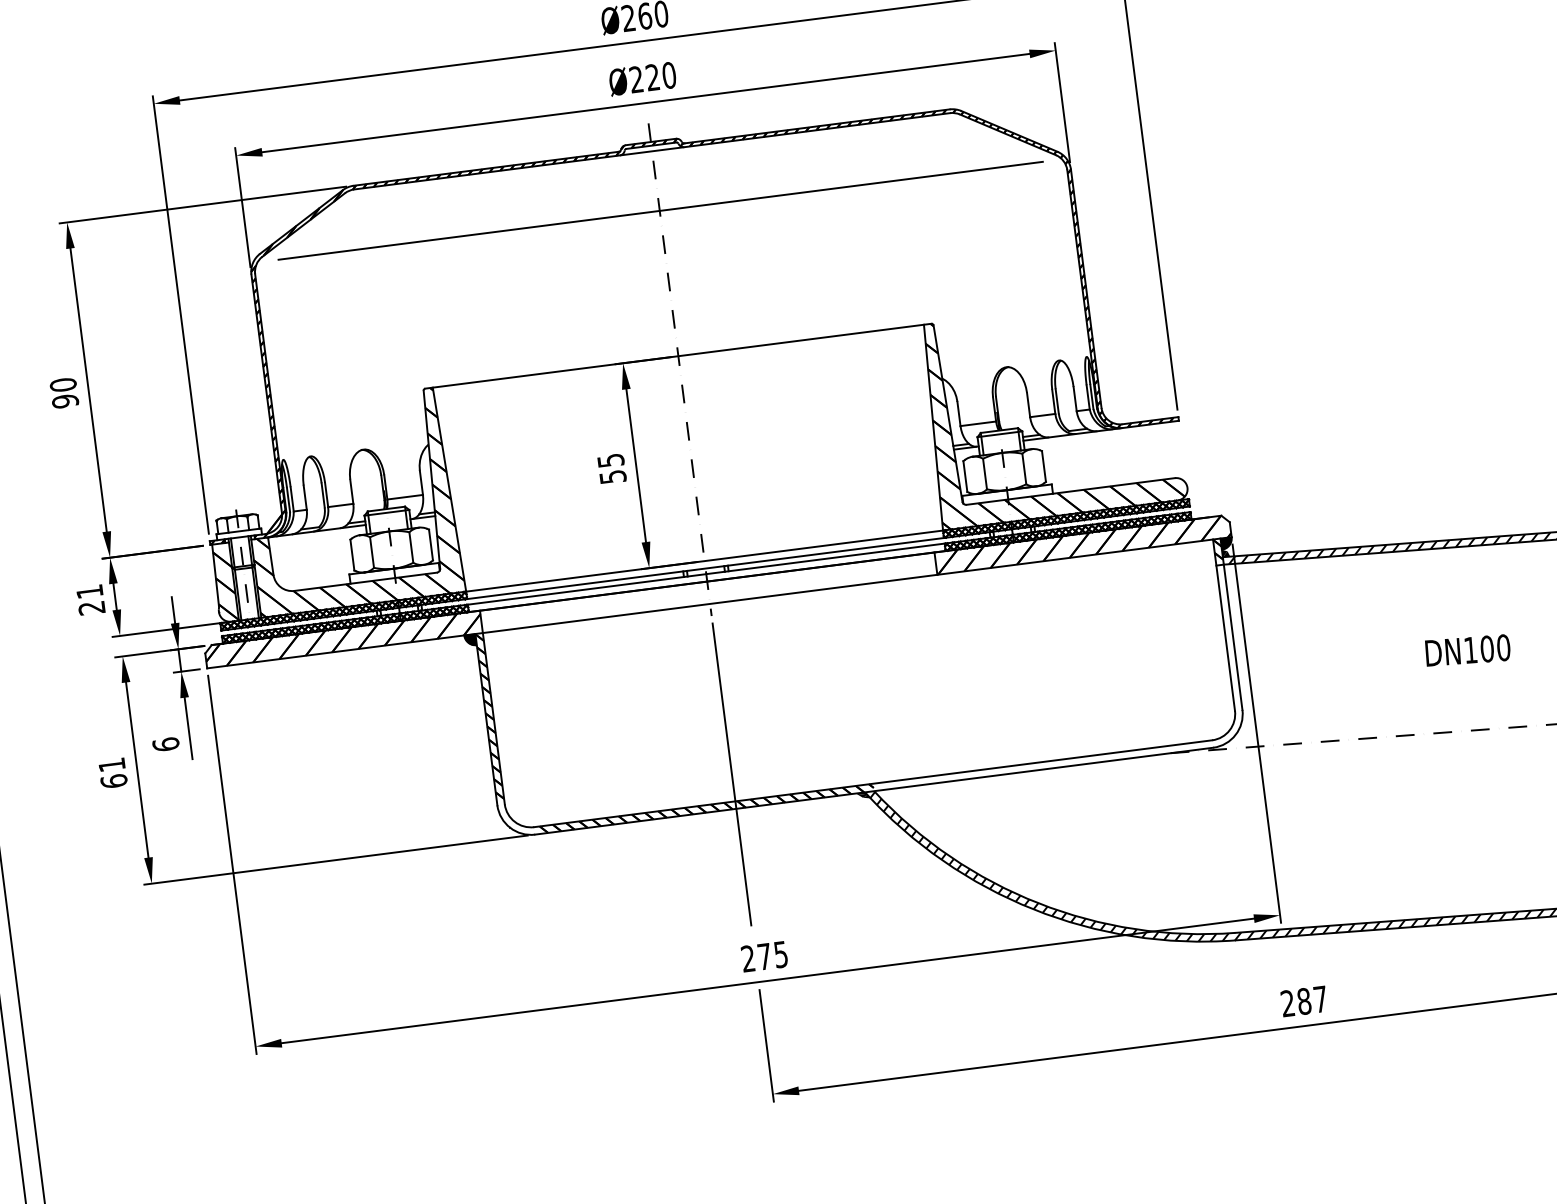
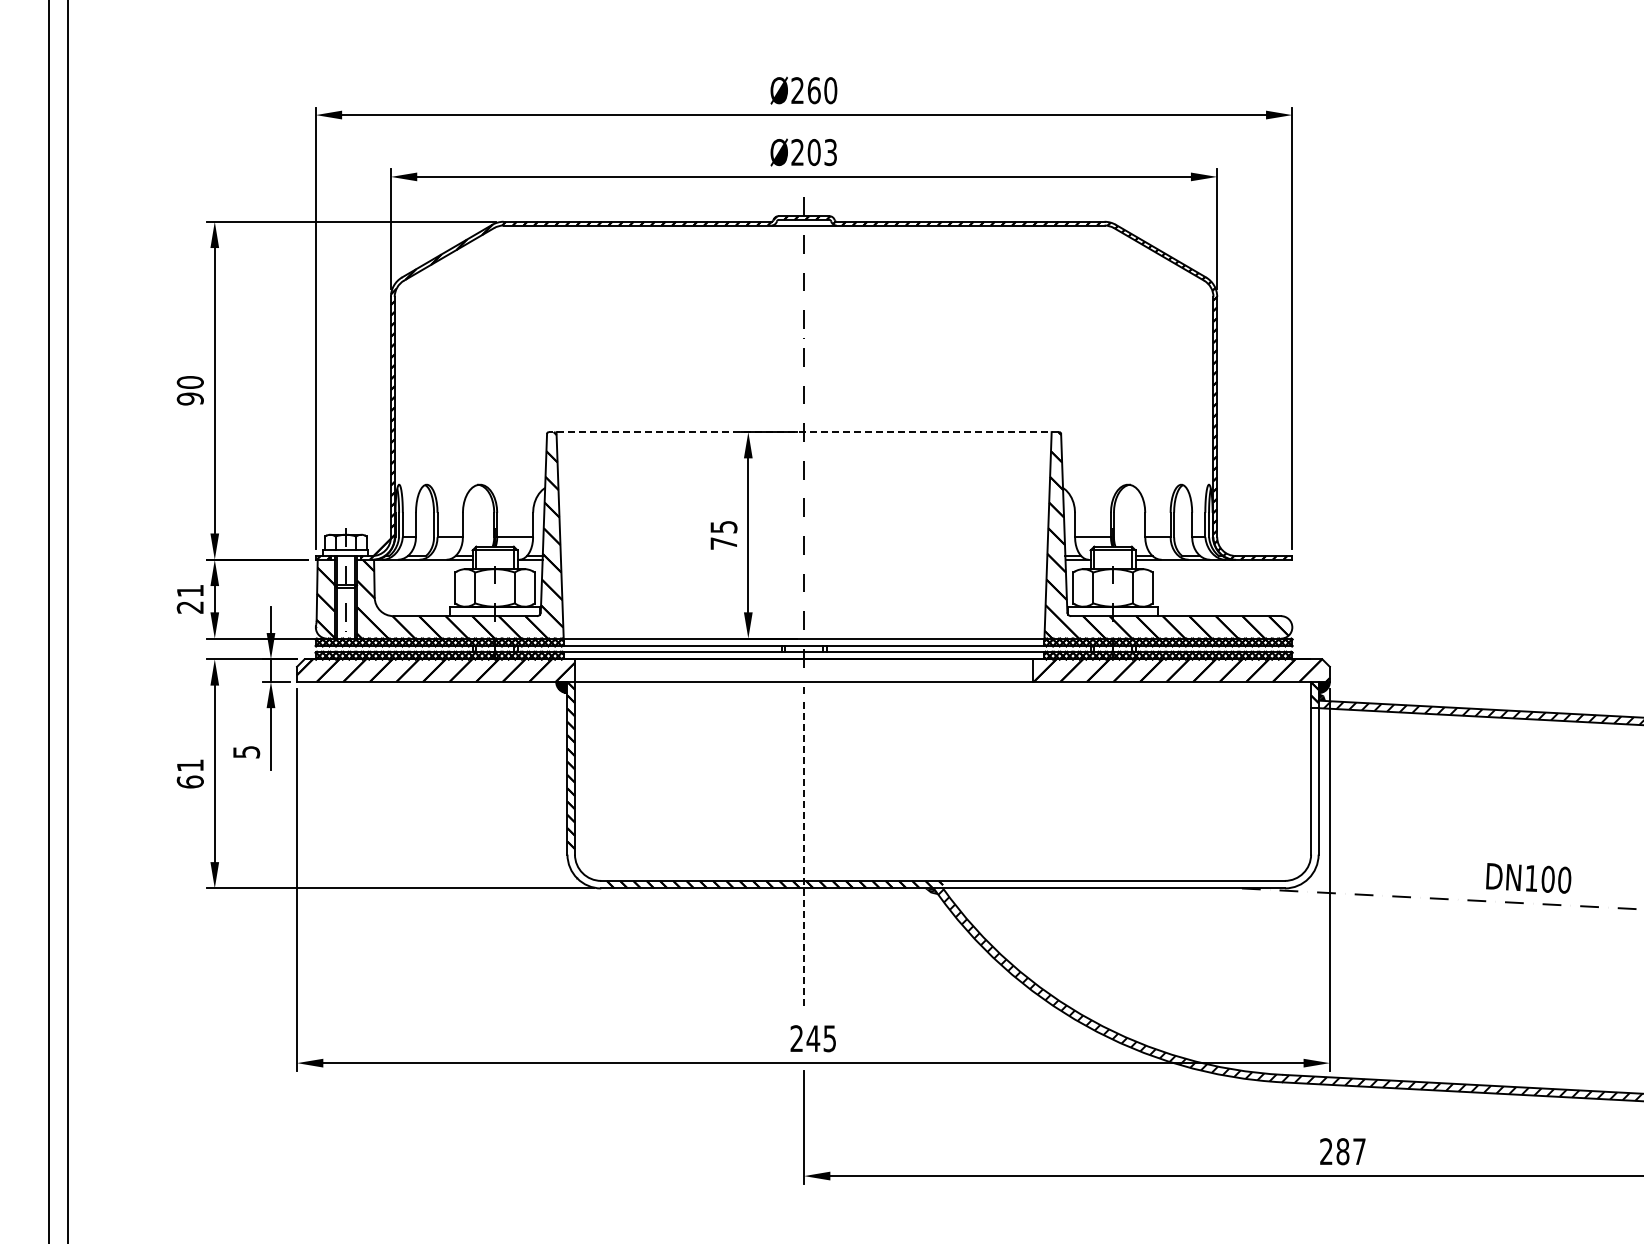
text: (661, 76) -> (822, 152), Ø220 -> Ø203
line: (660, 210) -> (804, 285), removed
line: (677, 356) -> (803, 432), solid -> dashed
text: (612, 476) -> (723, 543), 55 -> 75
text: (1467, 650) -> (1528, 878), moved
text: (165, 743) -> (246, 751), 6 -> 5
line: (732, 775) -> (804, 854), solid -> dashed
text: (764, 956) -> (813, 1038), 275 -> 245

